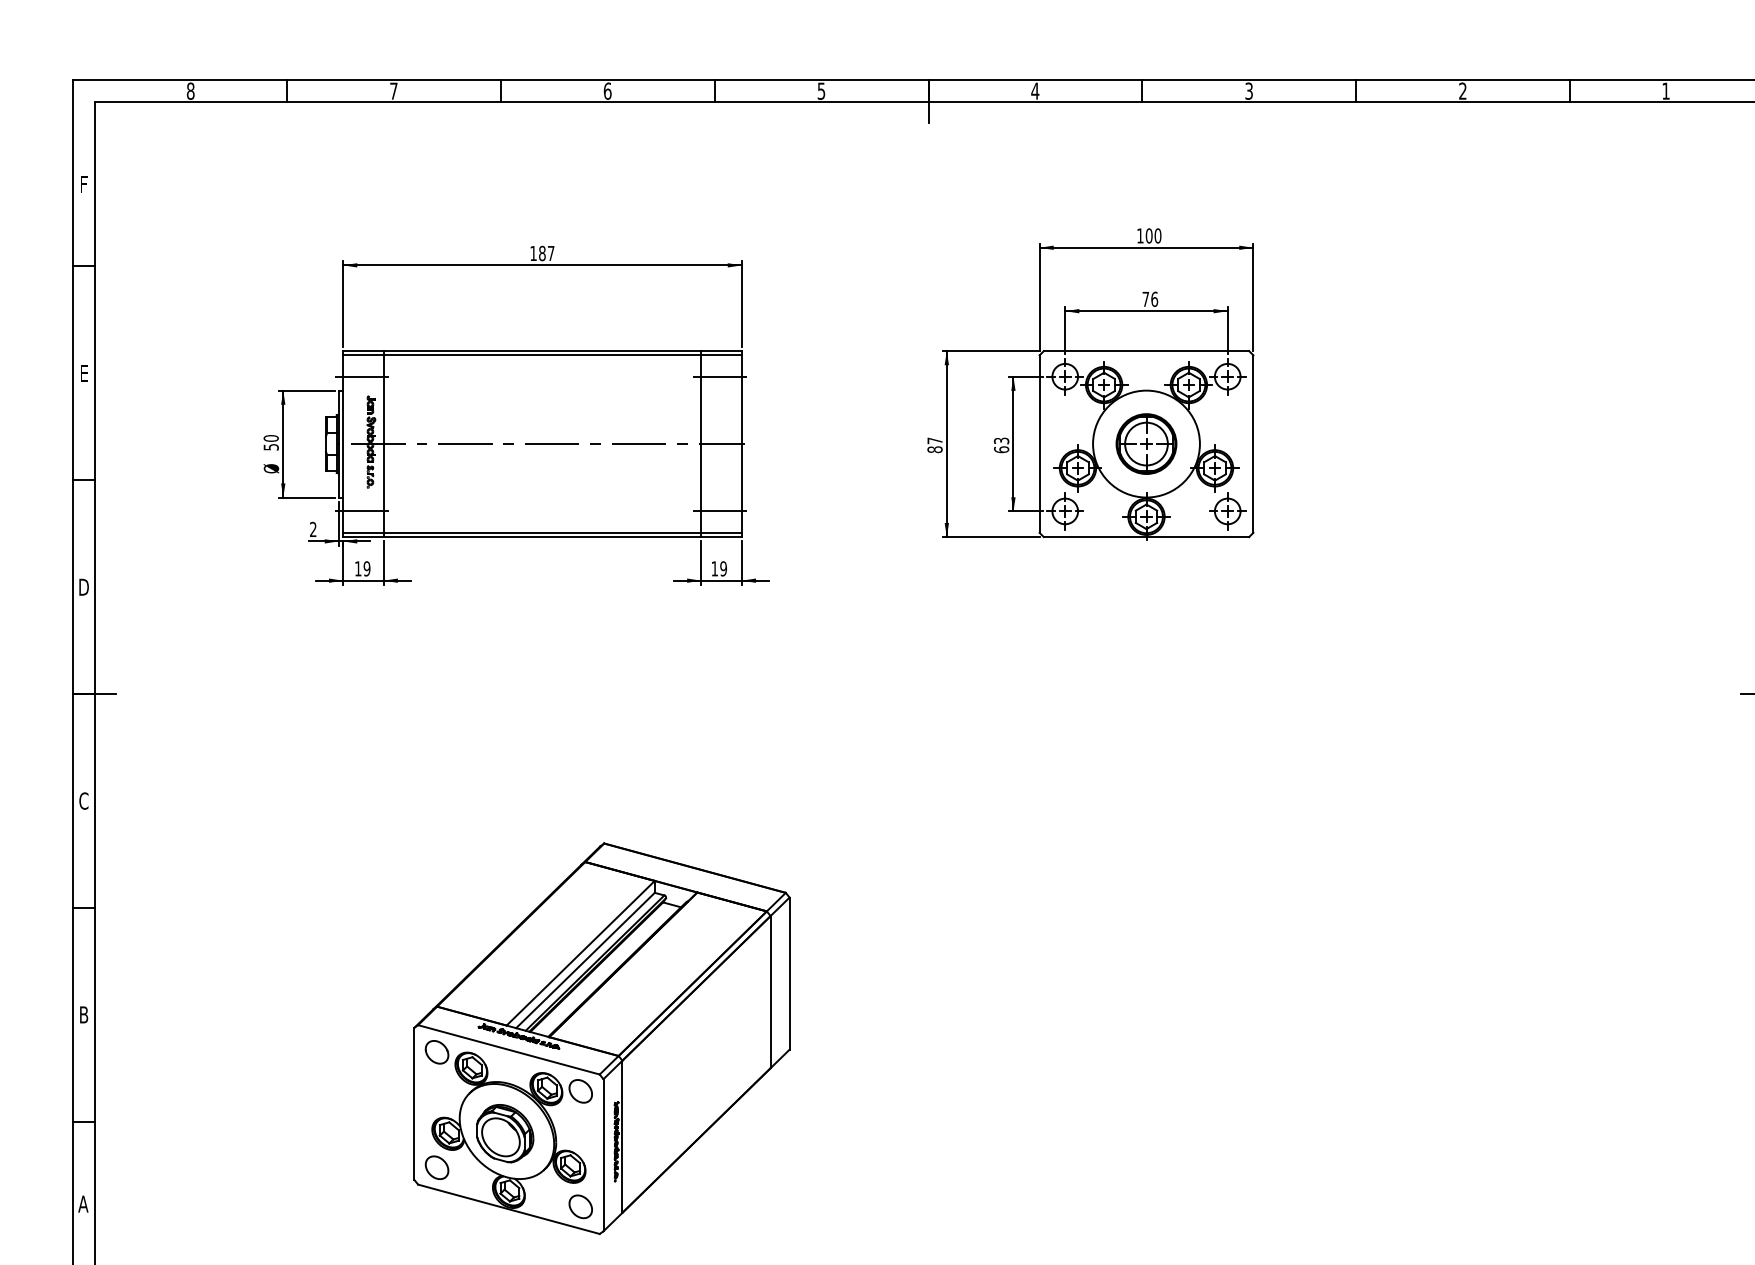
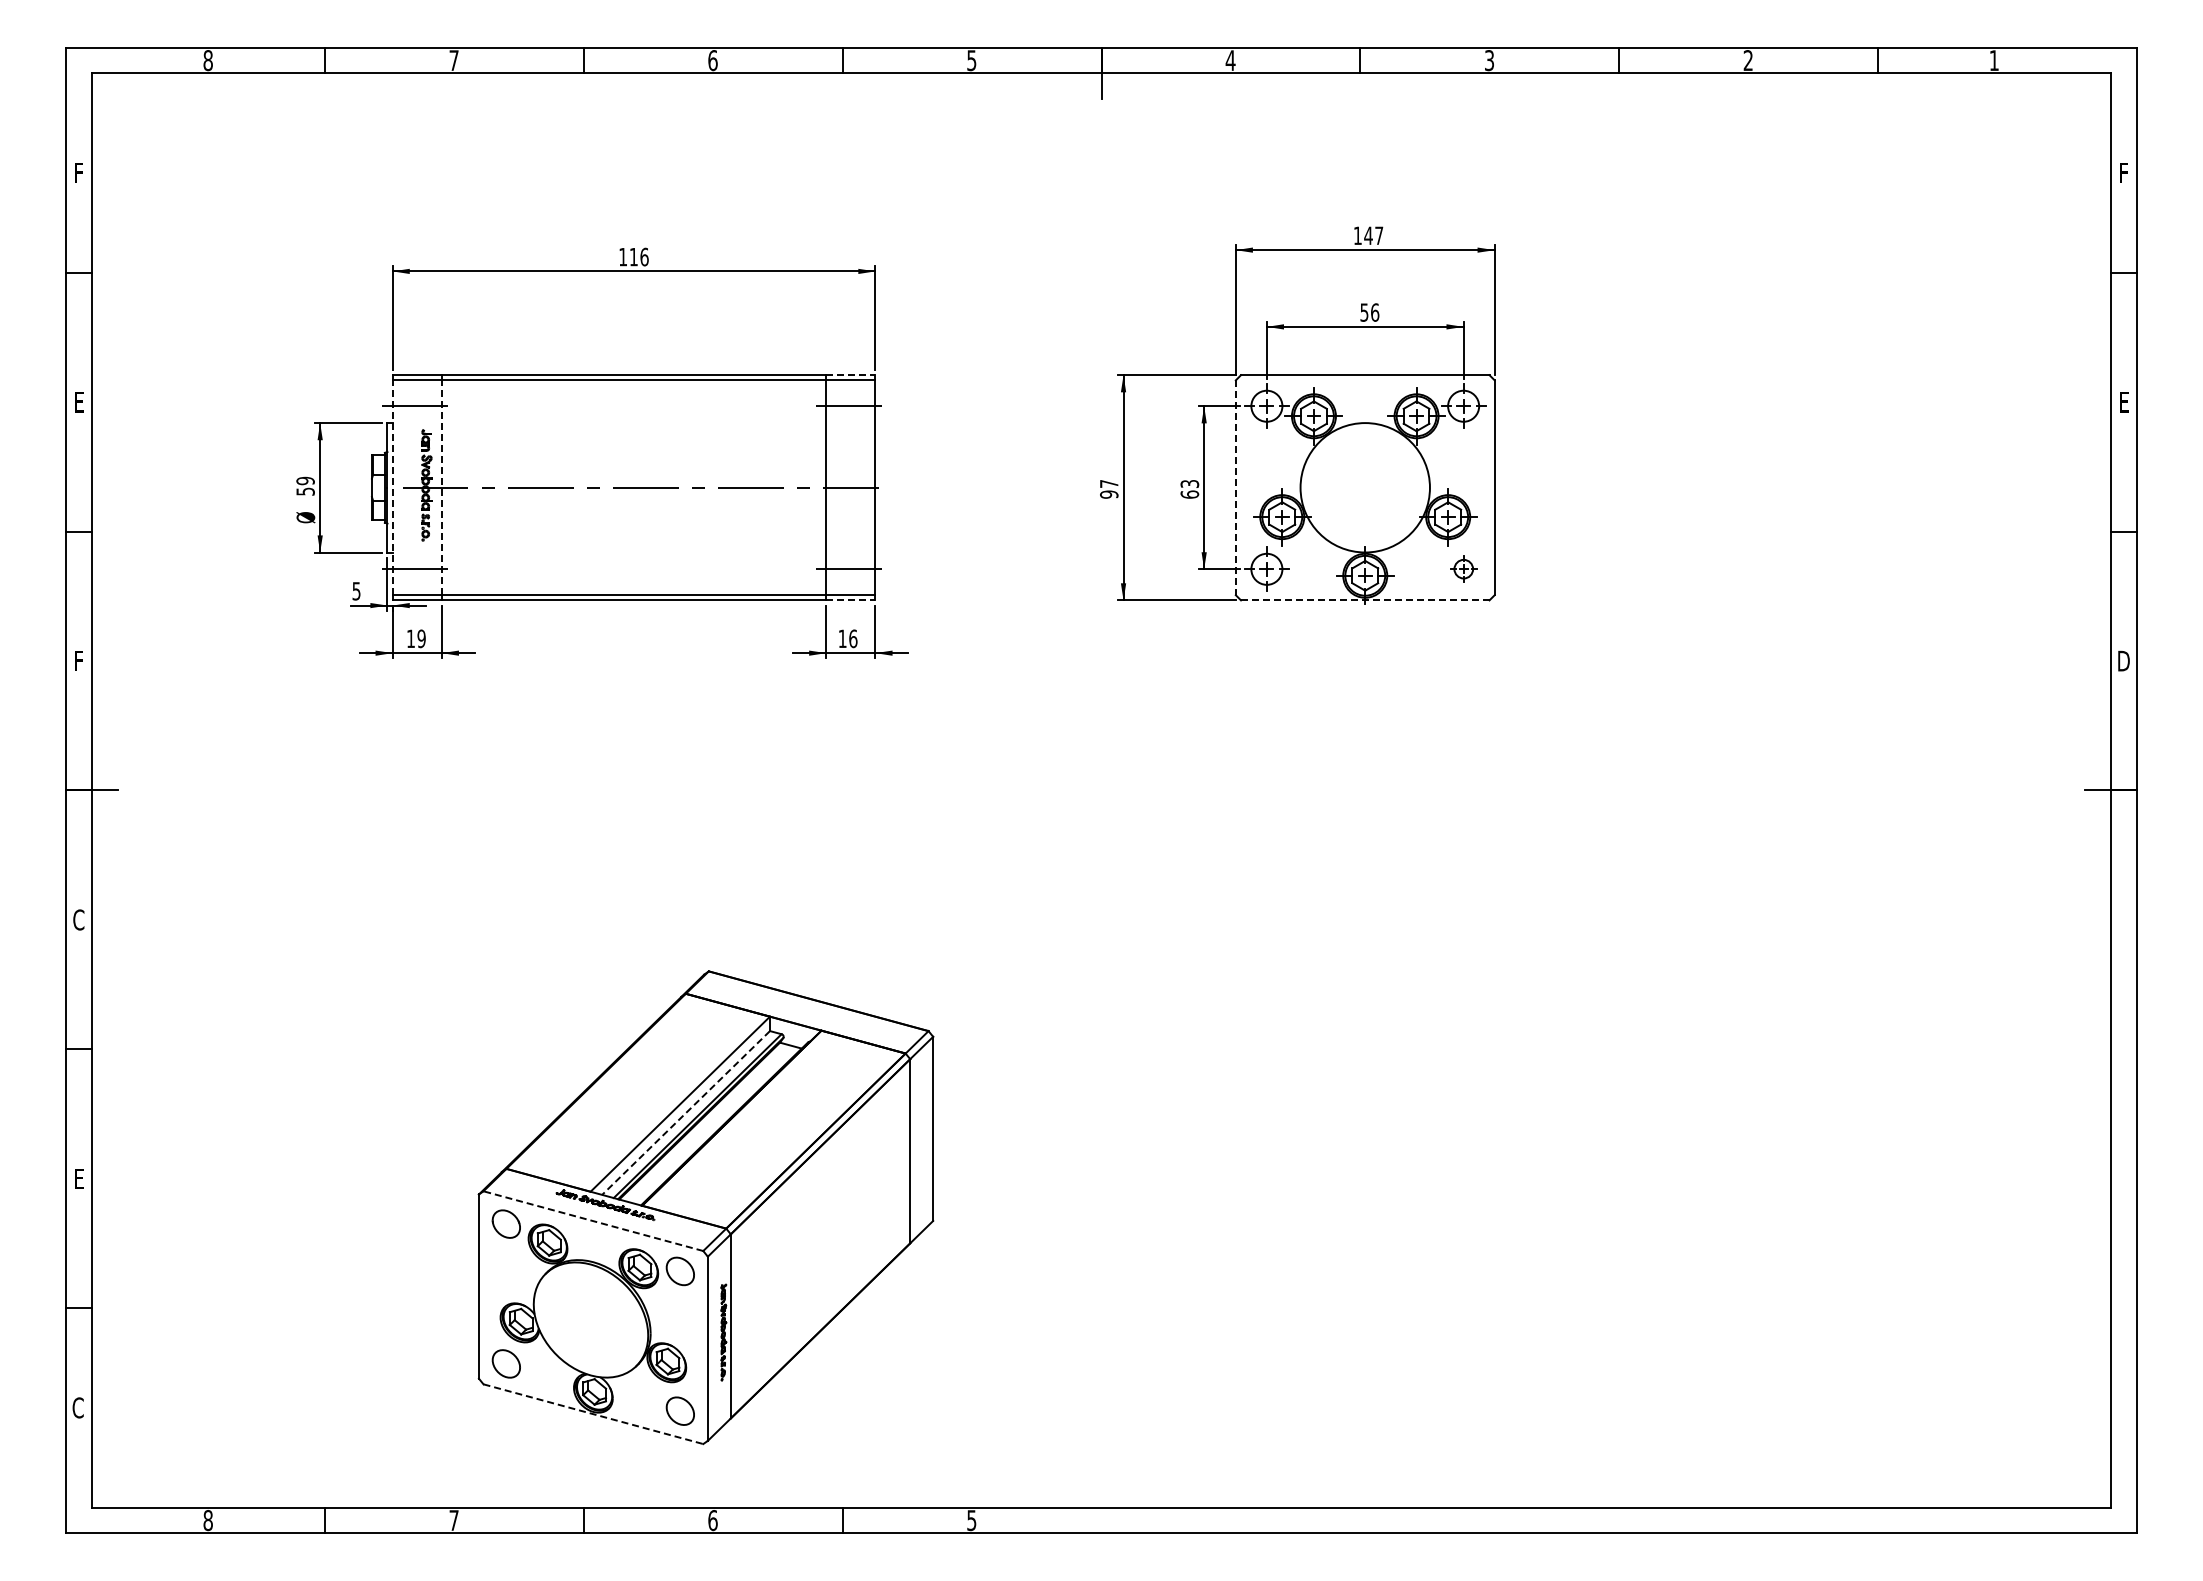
text: (1153, 235) -> (1373, 235), 100 -> 147
text: (546, 253) -> (638, 256), 187 -> 116
text: (1145, 299) -> (1364, 312), 76 -> 56
line: (721, 351) -> (850, 375), solid -> dashed
text: (271, 438) -> (305, 481), 50 -> 59
line: (342, 443) -> (392, 487), solid -> dashed
line: (383, 443) -> (441, 487), solid -> dashed
part: (1146, 443) -> (1365, 487), removed
line: (1039, 444) -> (1235, 488), solid -> dashed
text: (935, 449) -> (1109, 494), 87 -> 97
part: (1227, 510) -> (1463, 568), size x0.6
text: (313, 529) -> (356, 591), 2 -> 5
line: (721, 537) -> (850, 600), solid -> dashed
line: (1146, 537) -> (1365, 600), solid -> dashed
text: (723, 568) -> (853, 638), 19 -> 16
text: (83, 586) -> (78, 660), D -> F
line: (585, 960) -> (685, 1113), solid -> dashed
text: (83, 1014) -> (78, 1178), B -> E
line: (509, 1050) -> (593, 1221), solid -> dashed
part: (504, 1133) -> (588, 1322), removed
text: (83, 1203) -> (78, 1407), A -> C
line: (509, 1209) -> (593, 1414), solid -> dashed

